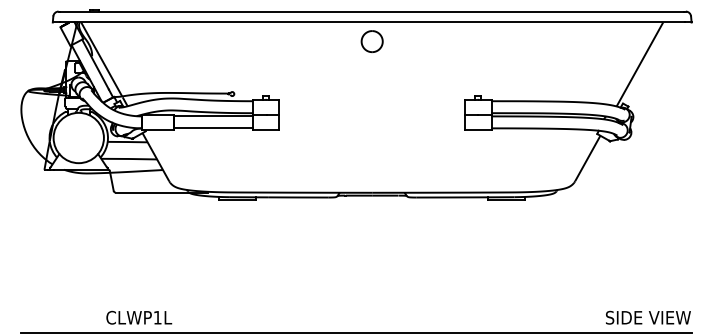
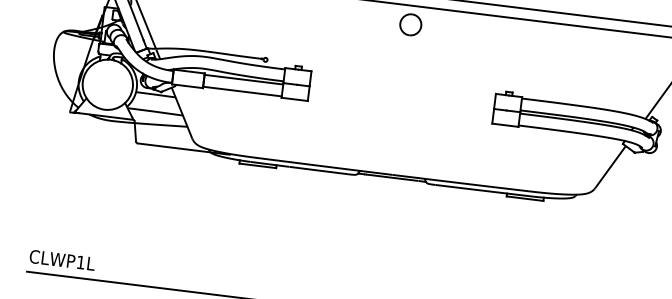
text: (139, 317) -> (62, 260), moved

